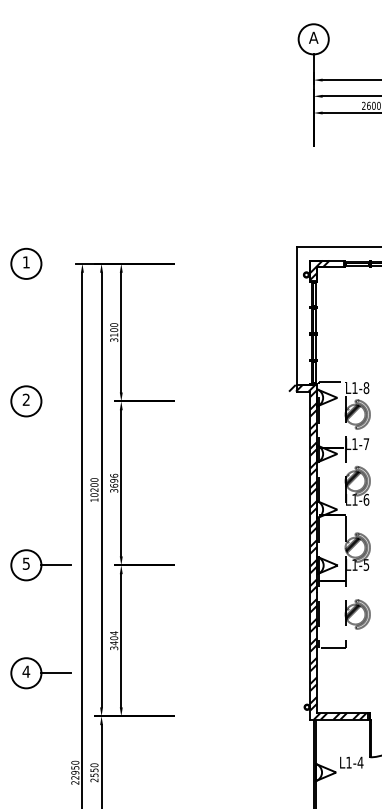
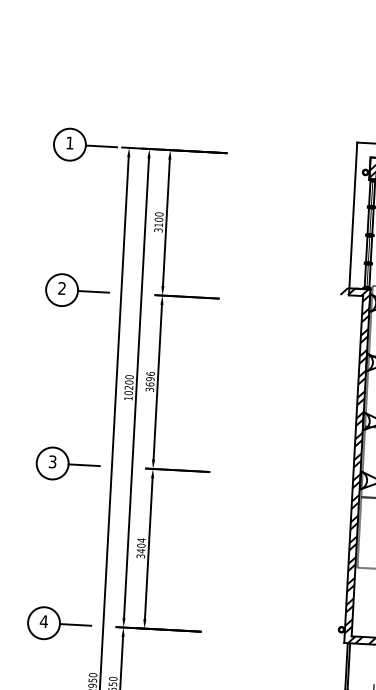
line: (55, 263) -> (100, 145), added
line: (55, 401) -> (92, 291), added
text: (26, 563) -> (52, 461), 5 -> 3
part: (40, 673) -> (58, 624), moved

